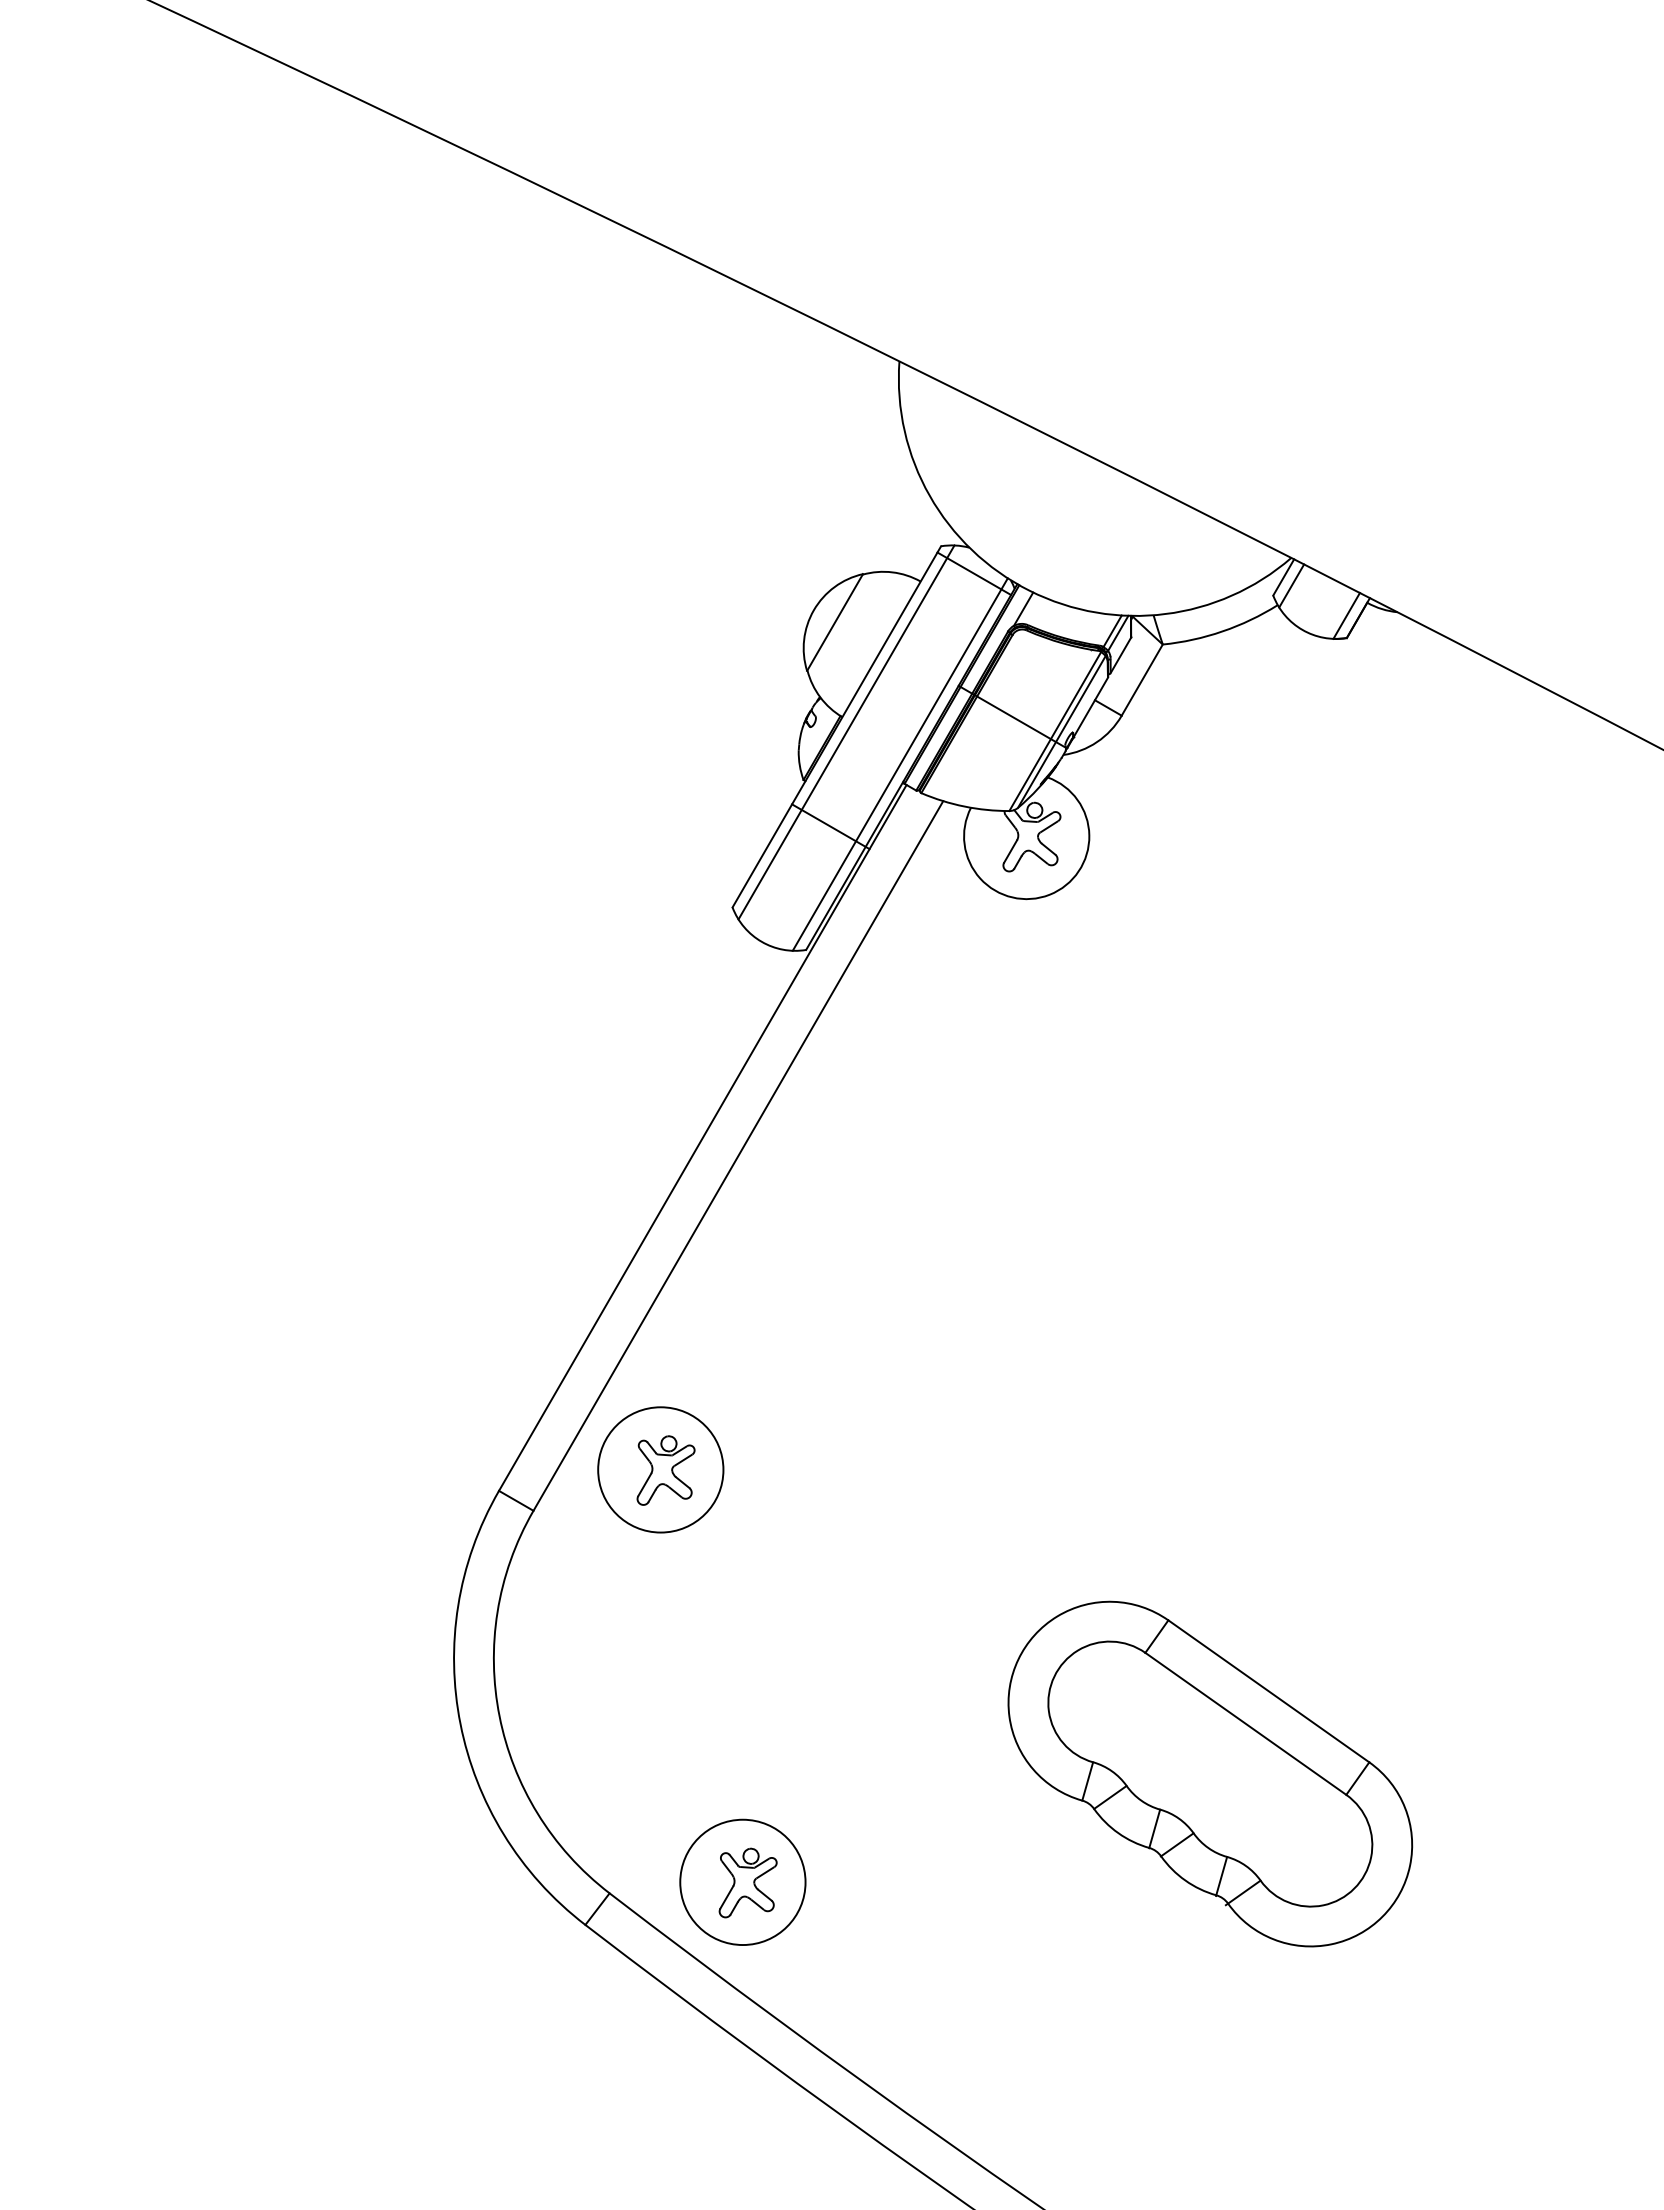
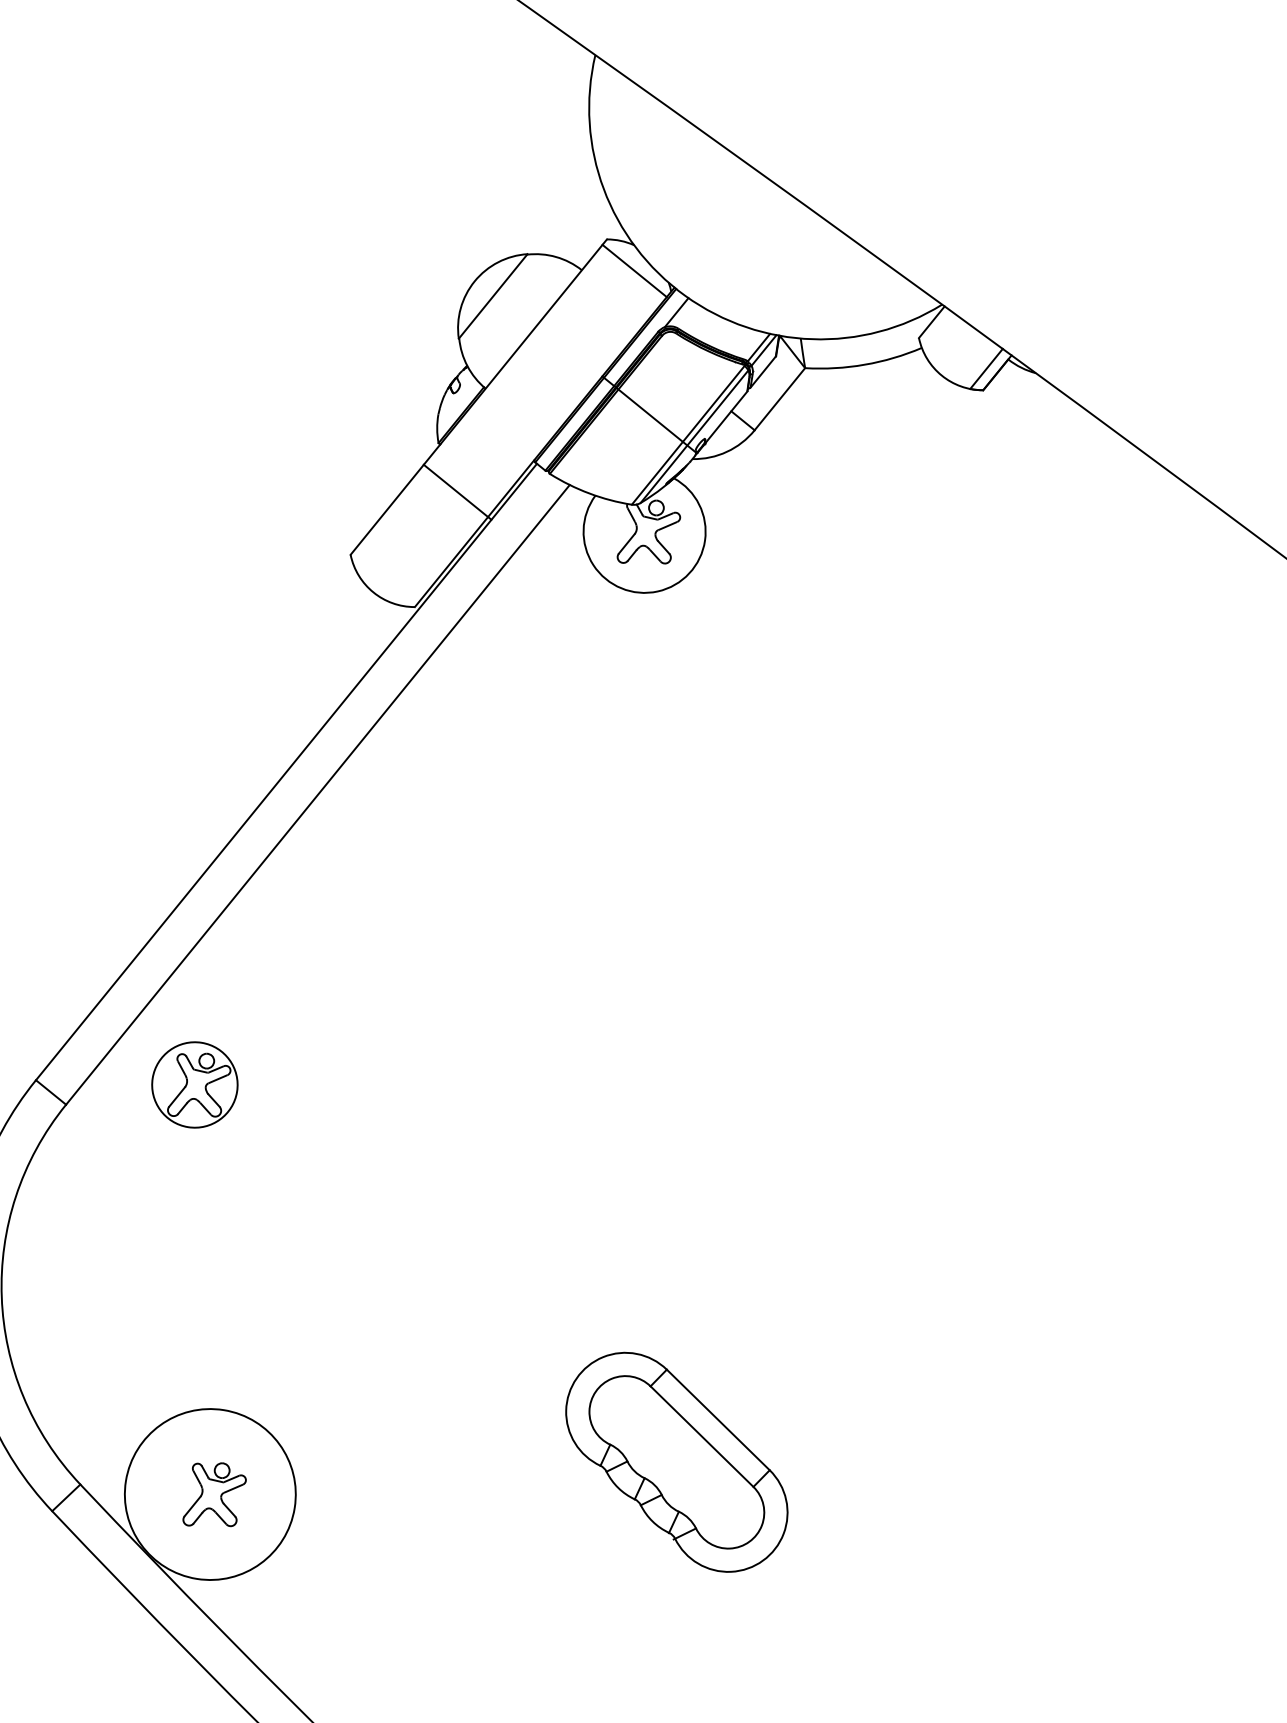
line: (1291, 585) -> (938, 331), removed
line: (846, 732) -> (487, 404), removed
line: (899, 764) -> (533, 442), removed
circle: (660, 1469) -> (194, 1084), size x0.7
part: (1210, 1773) -> (677, 1461), size x0.6
circle: (742, 1882) -> (209, 1494), size x1.4

